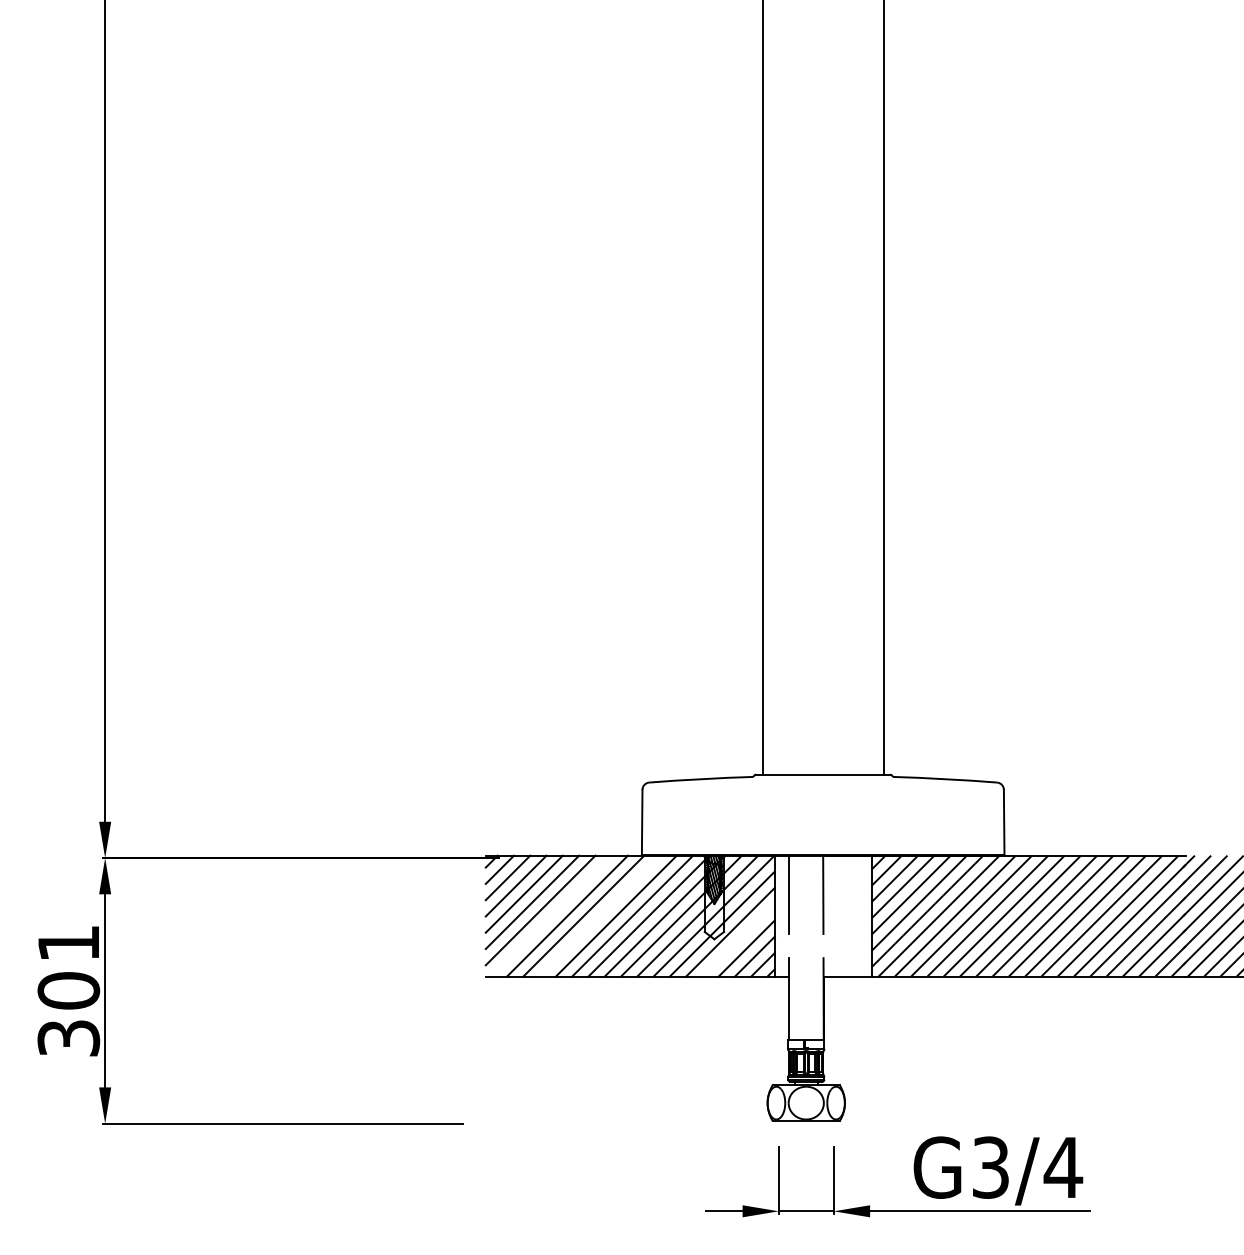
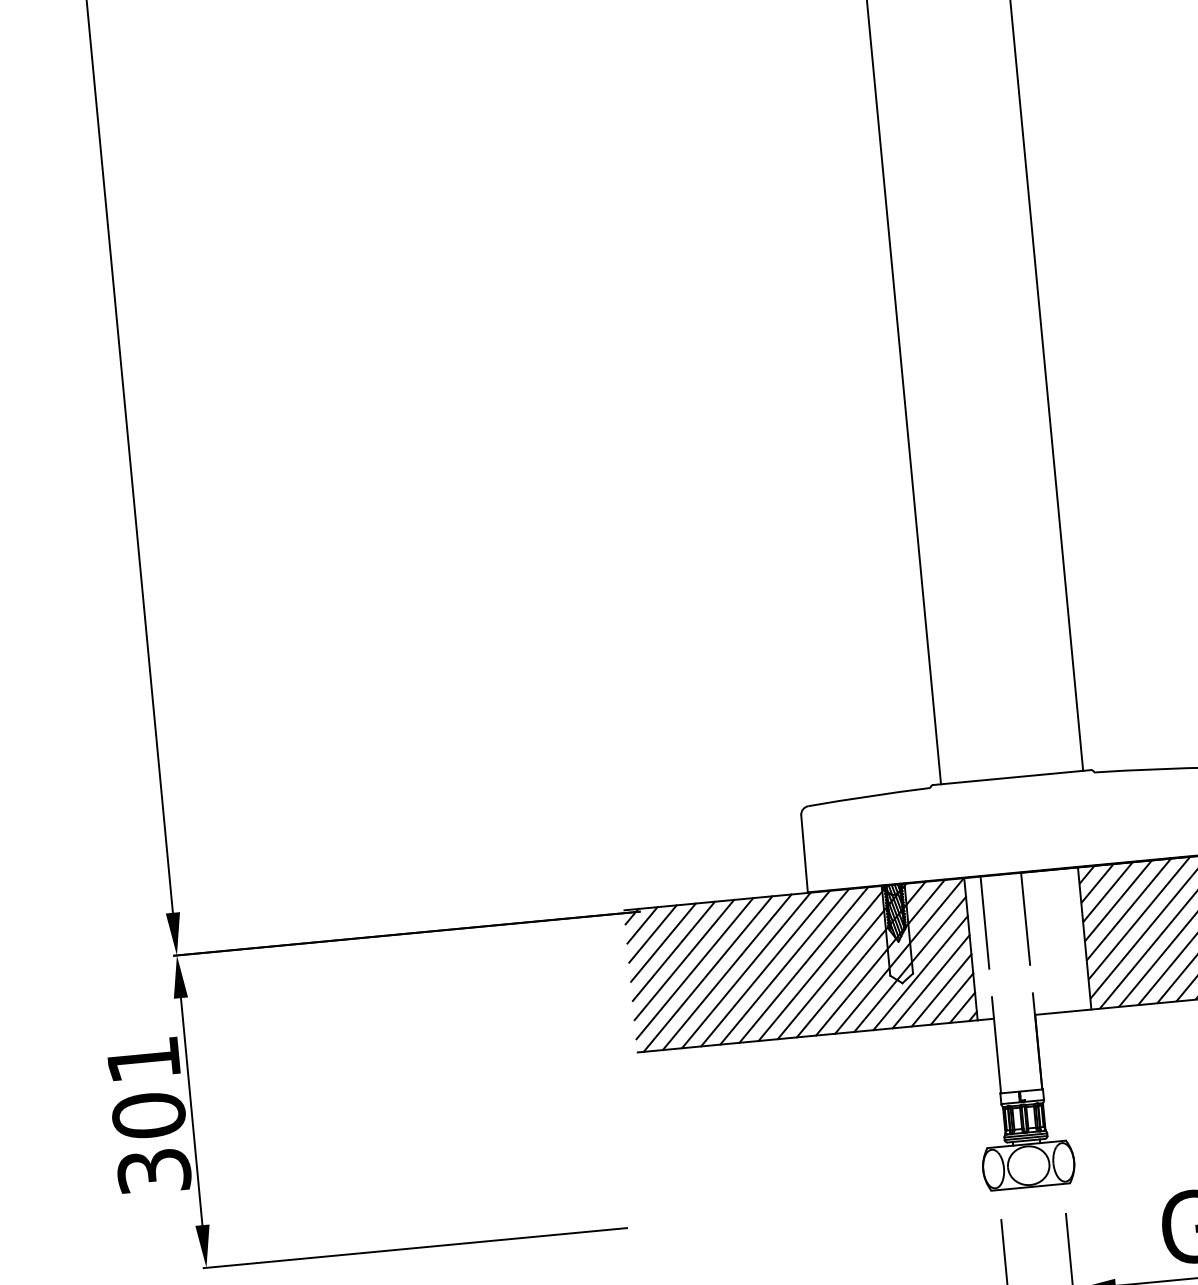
line: (550, 915) -> (707, 973), added
line: (599, 915) -> (764, 968), added
line: (738, 940) -> (930, 982), added

